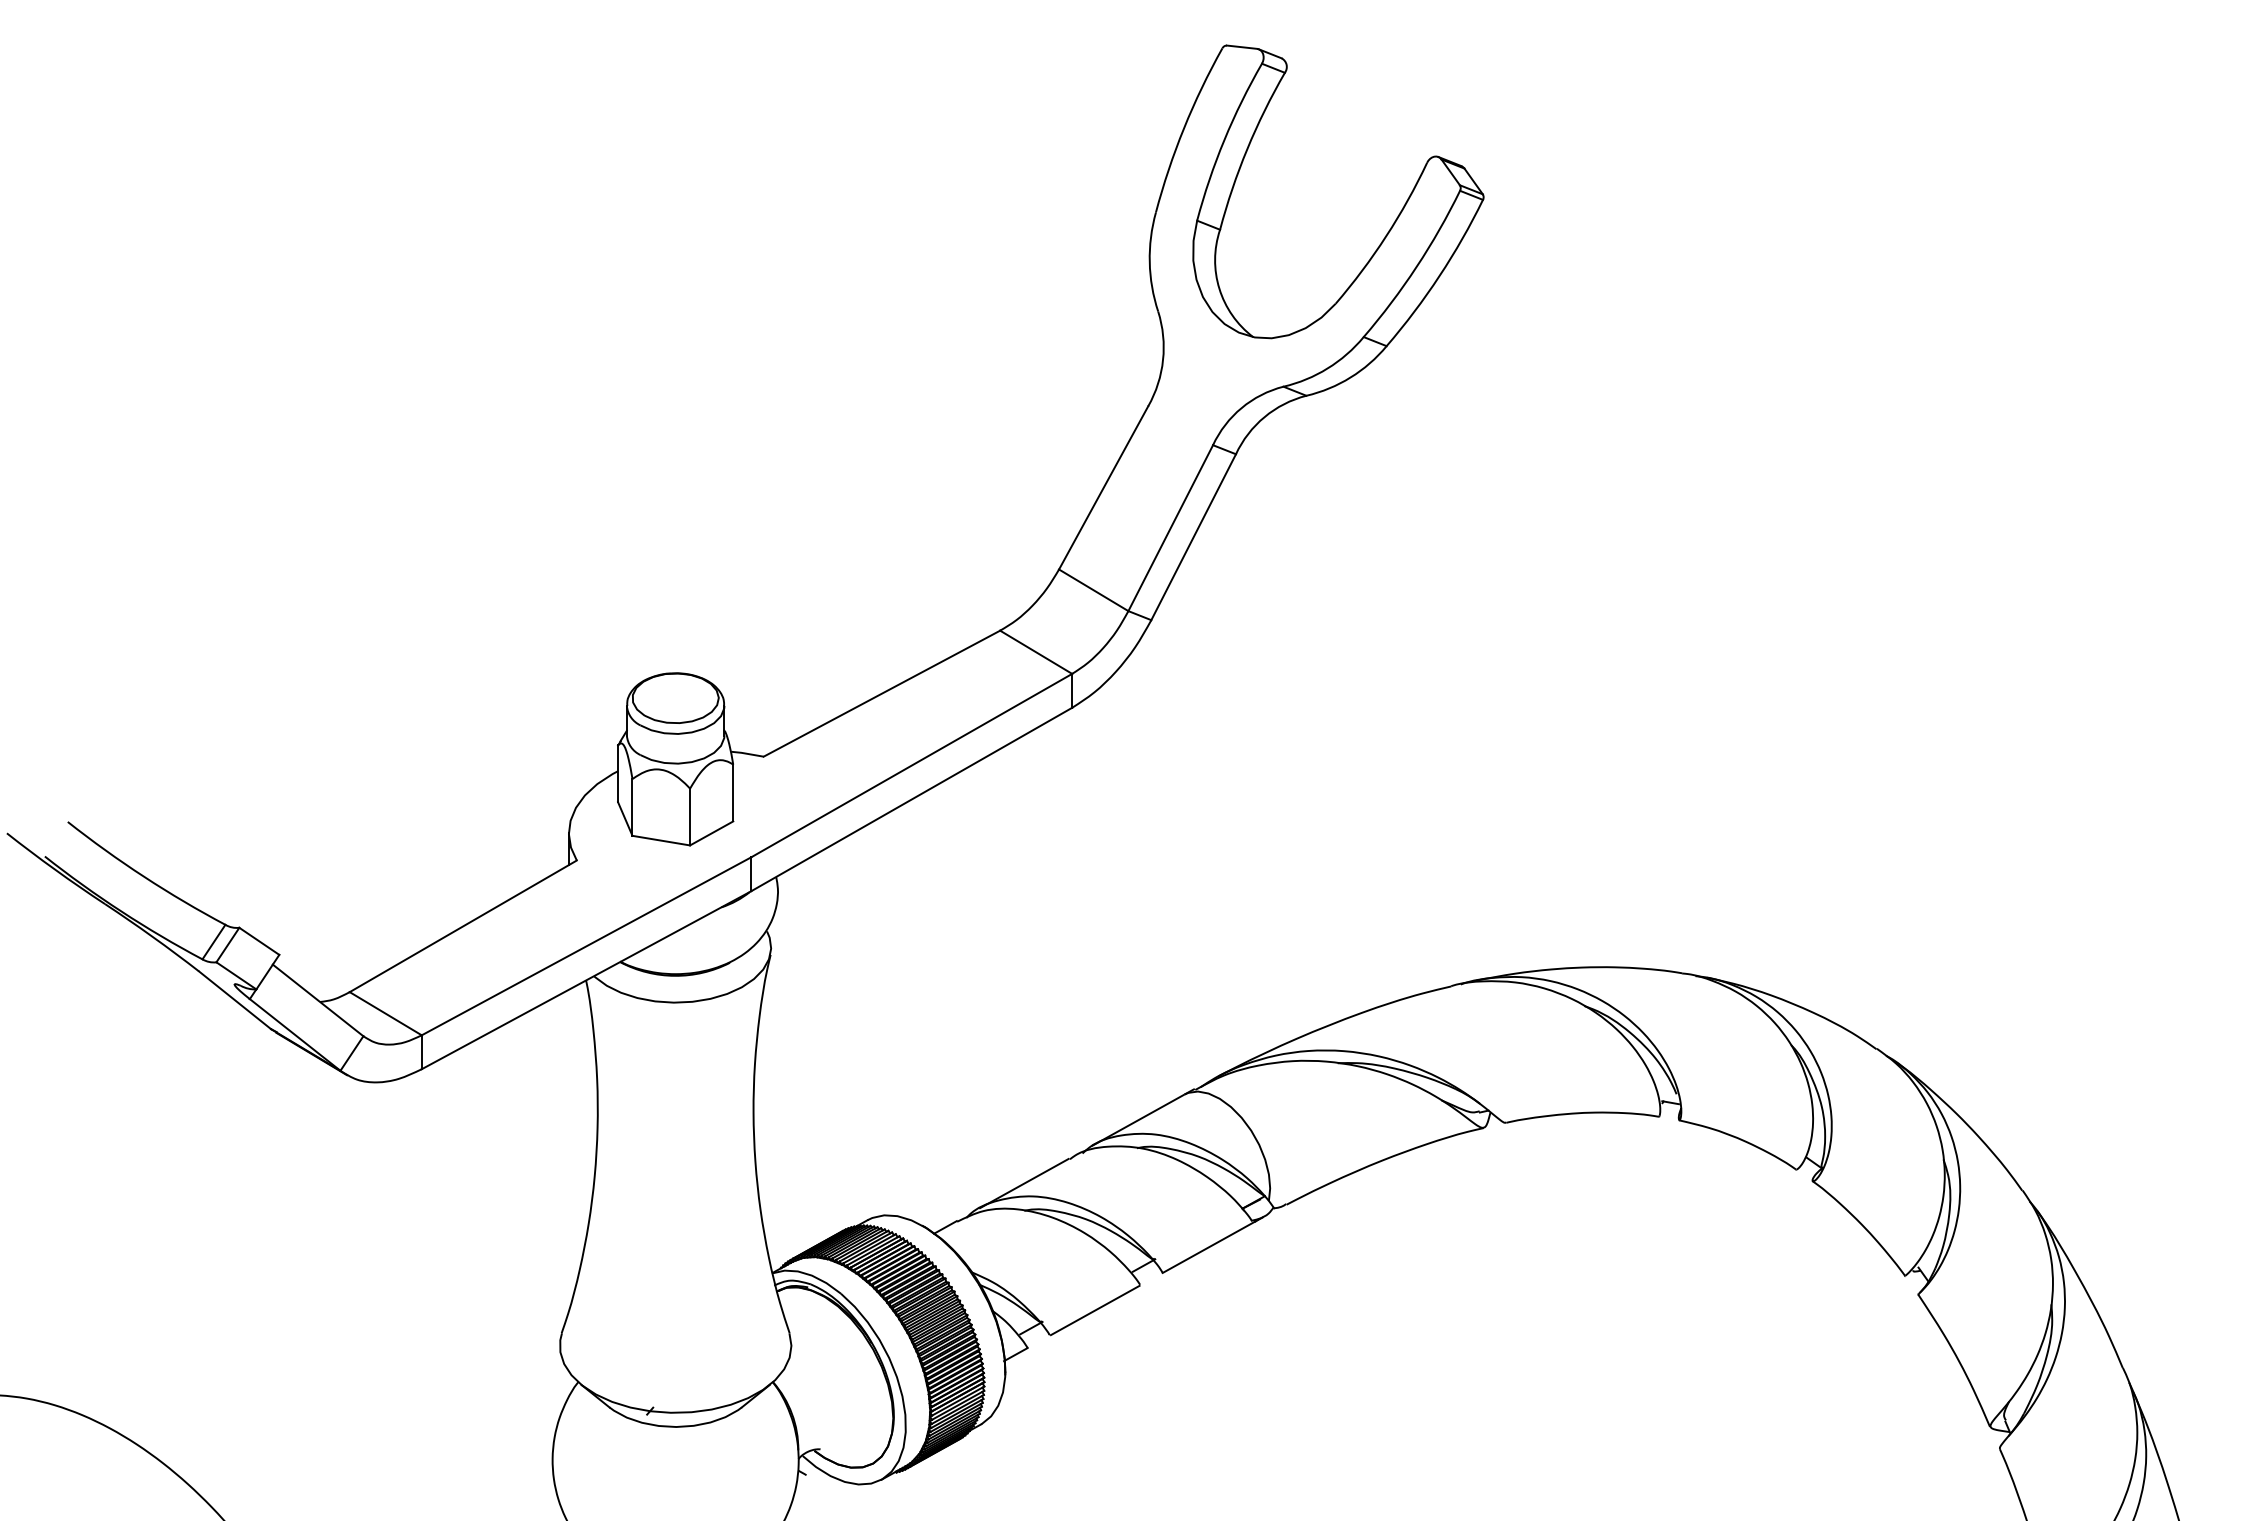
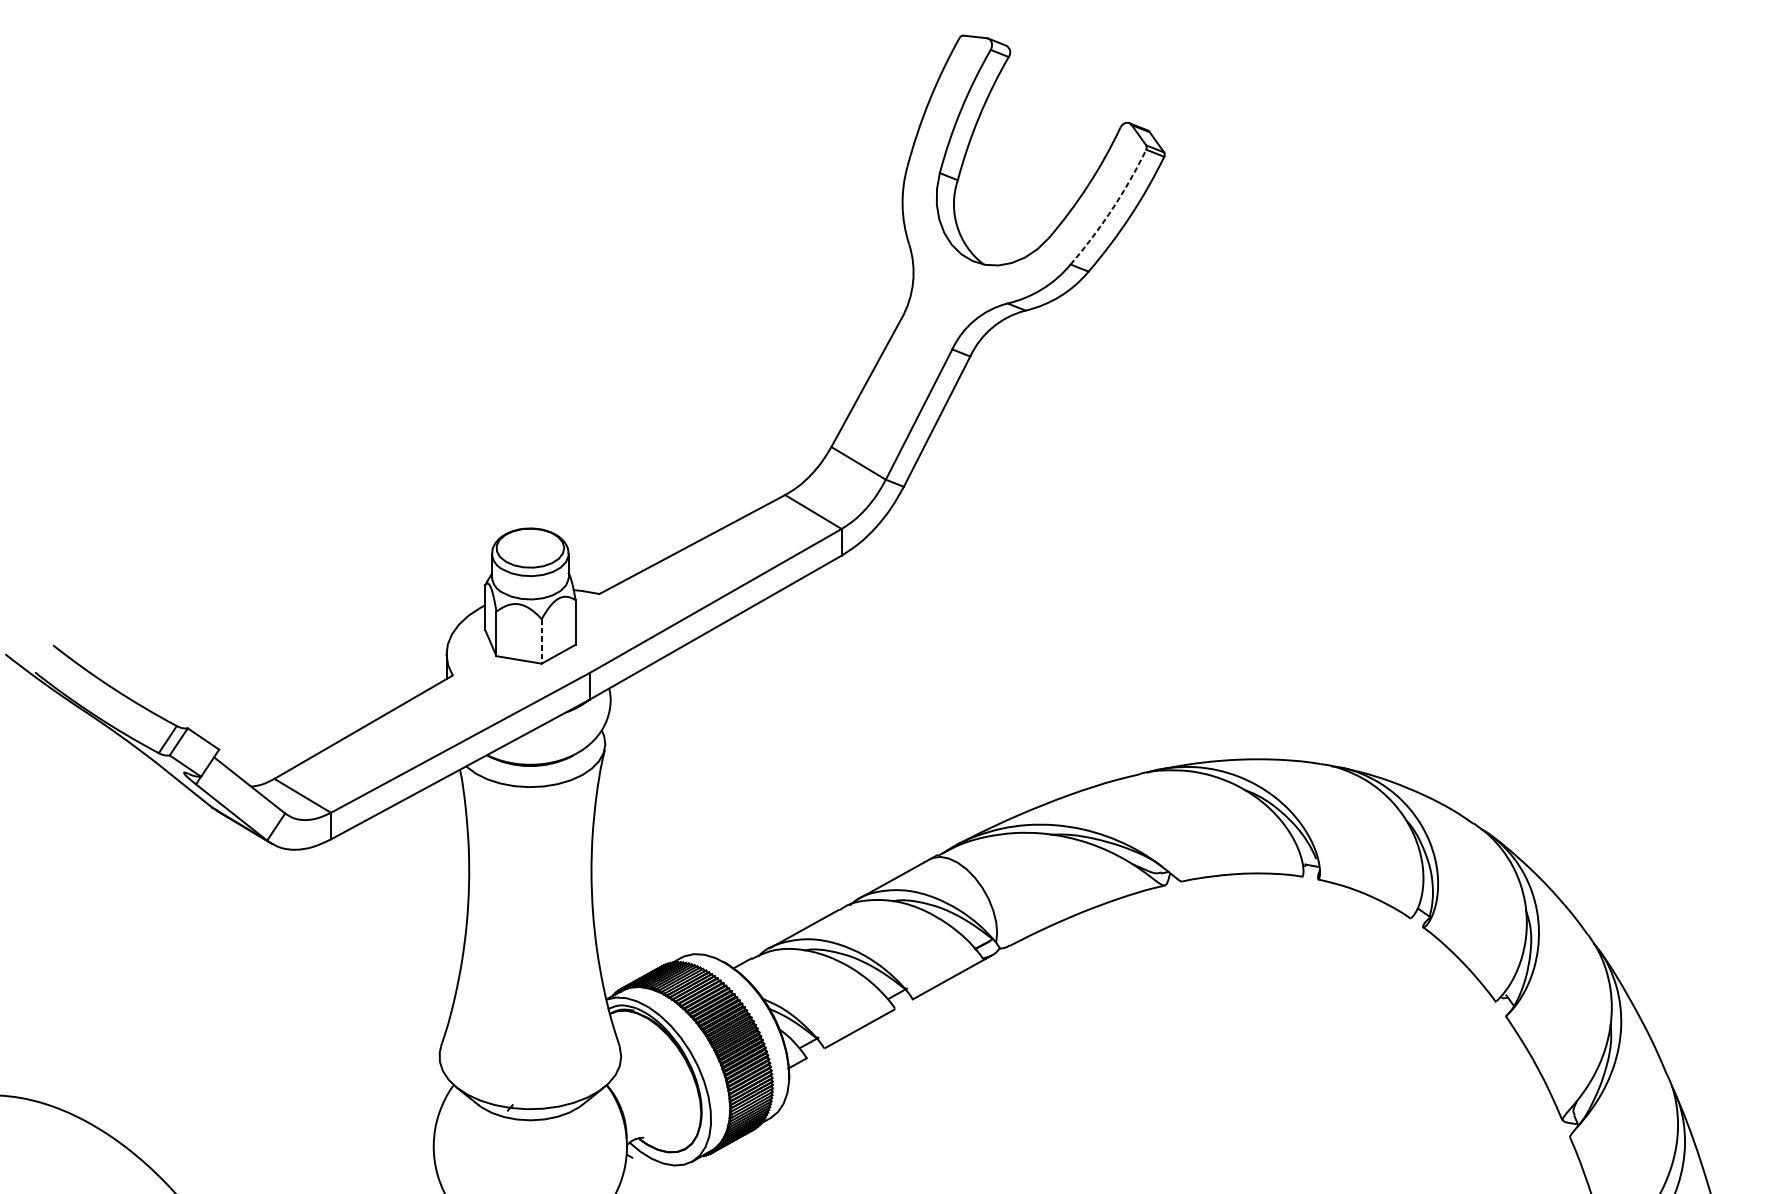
arc: (1416, 267) -> (1112, 209), solid -> dashed
line: (690, 817) -> (542, 641), solid -> dashed

